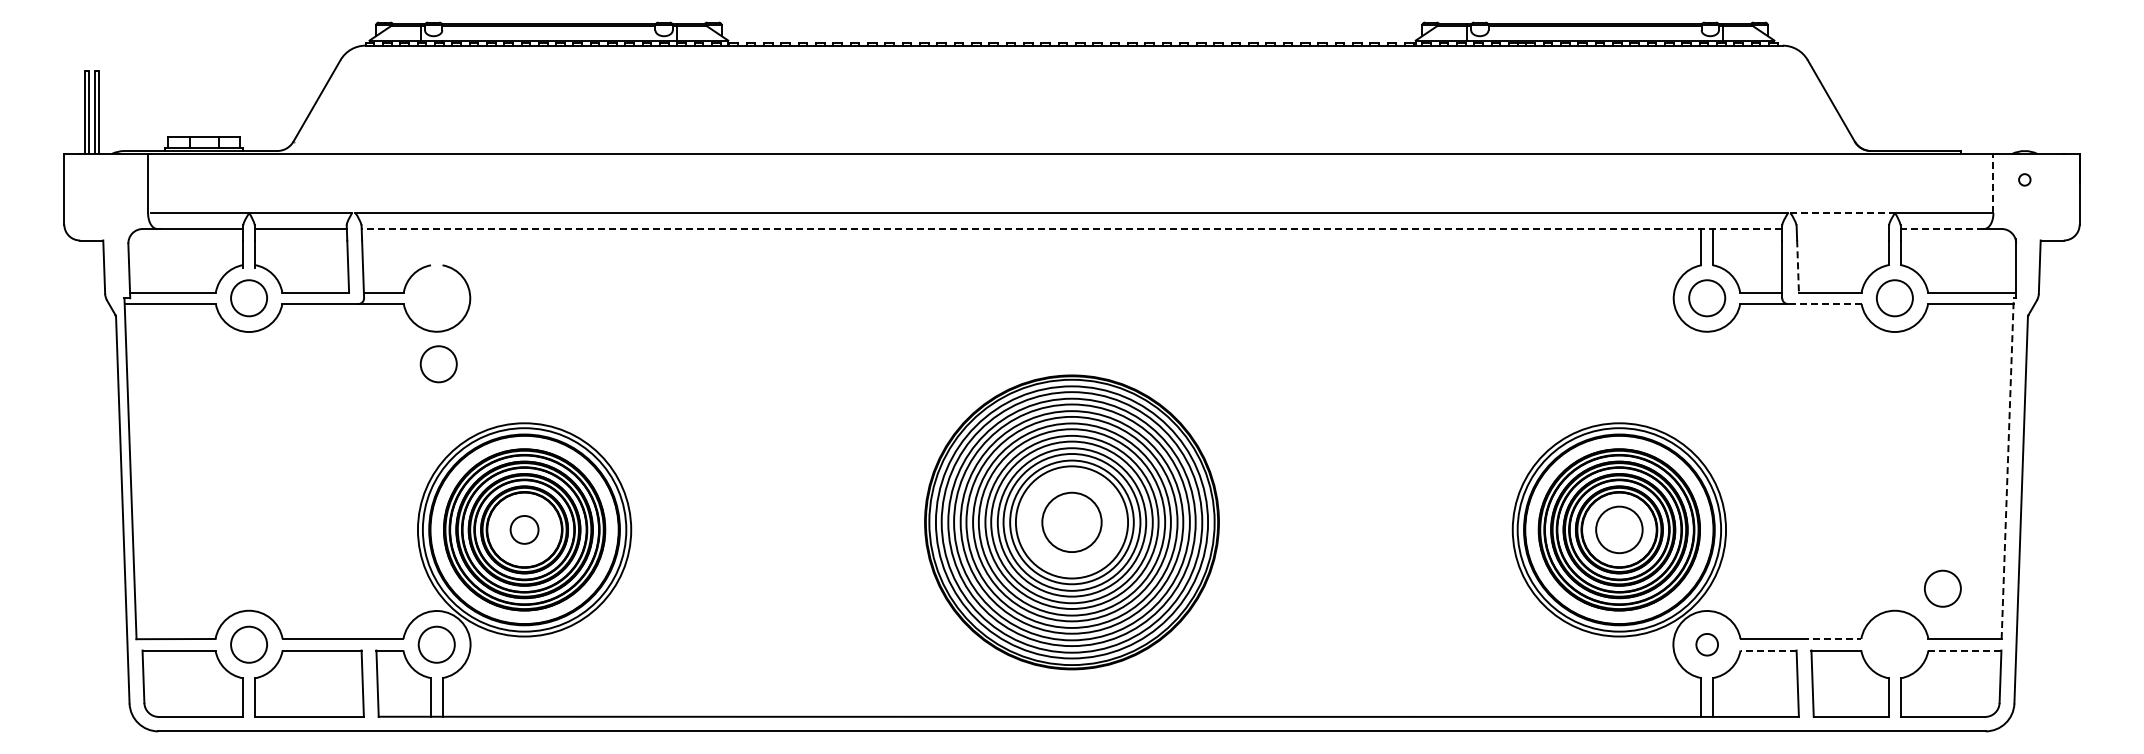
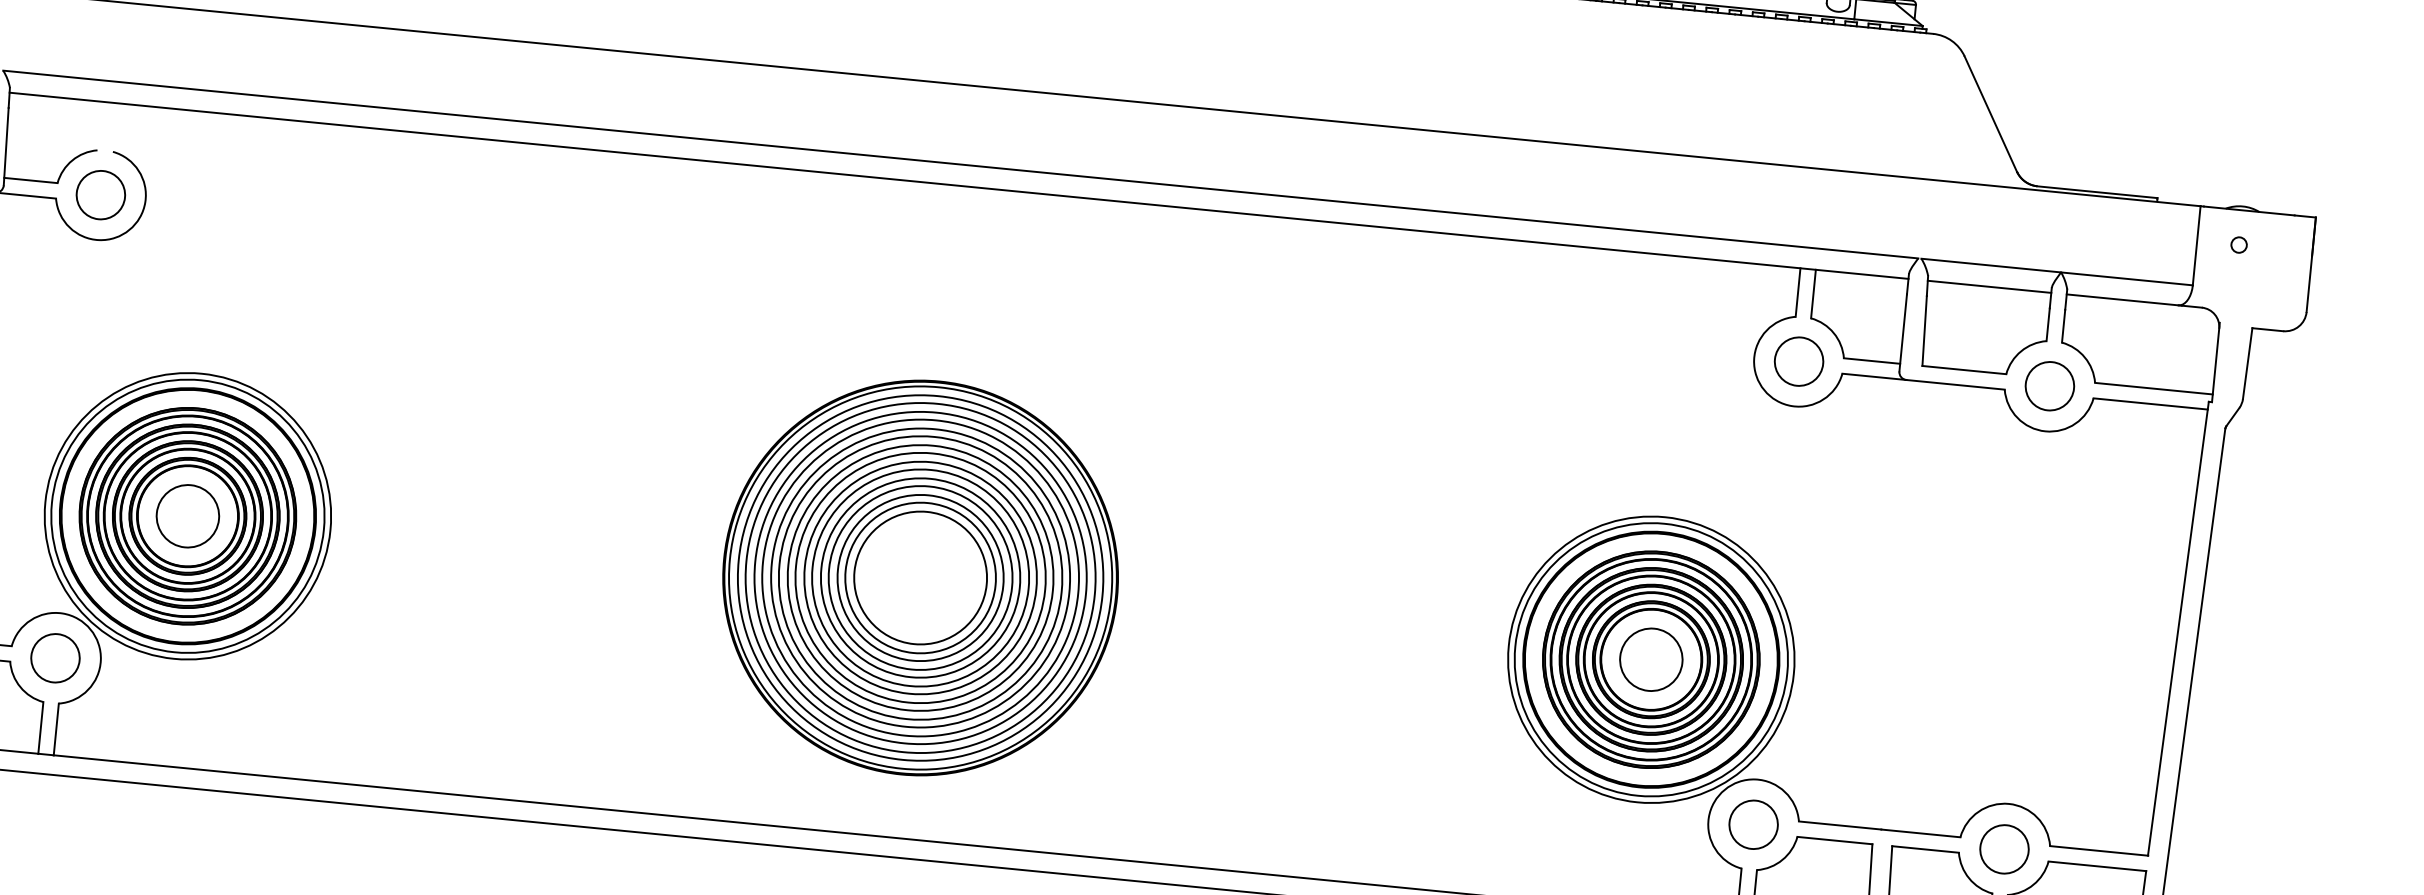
line: (1993, 183) -> (2196, 245), dashed -> solid
line: (1843, 213) -> (1992, 266), dashed -> solid
line: (1071, 229) -> (958, 186), dashed -> solid
line: (1842, 229) -> (1988, 287), added
line: (1942, 229) -> (2122, 300), dashed -> solid
line: (1798, 266) -> (1925, 331), dashed -> solid
line: (1824, 304) -> (1955, 385), dashed -> solid
circle: (438, 364) -> (100, 195), moved
line: (2007, 468) -> (2178, 628), dashed -> solid
circle: (1071, 521) -> (920, 576), size x1.67
circle: (524, 529) -> (187, 515), size x1.67
circle: (1942, 588) -> (2004, 848), moved
line: (1831, 639) -> (1920, 834), dashed -> solid
circle: (1707, 644) -> (1754, 824), size x1.67
line: (1768, 650) -> (1834, 840), dashed -> solid
line: (1964, 650) -> (2096, 866), dashed -> solid

